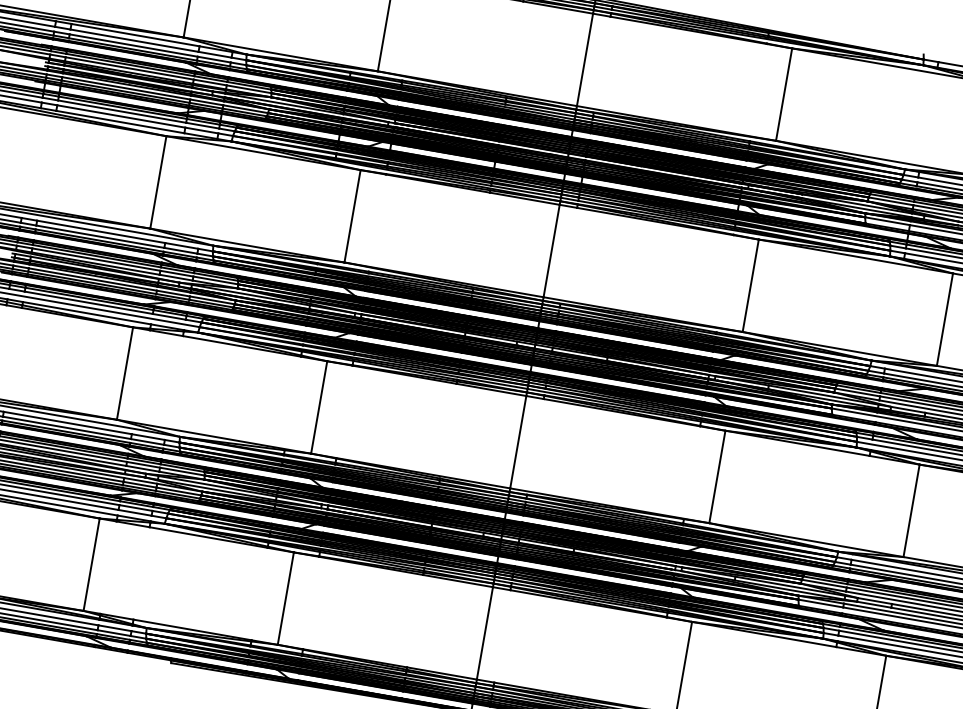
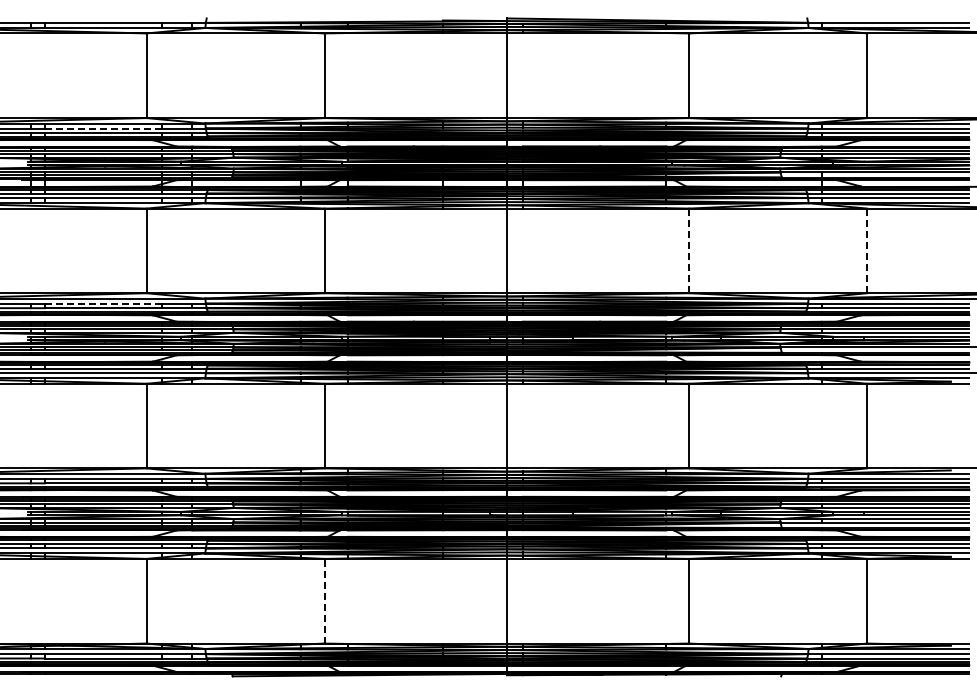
line: (134, 40) -> (103, 128), solid -> dashed
line: (101, 231) -> (103, 303), solid -> dashed
line: (750, 285) -> (689, 250), solid -> dashed
line: (945, 320) -> (867, 251), solid -> dashed
line: (285, 597) -> (324, 600), solid -> dashed

